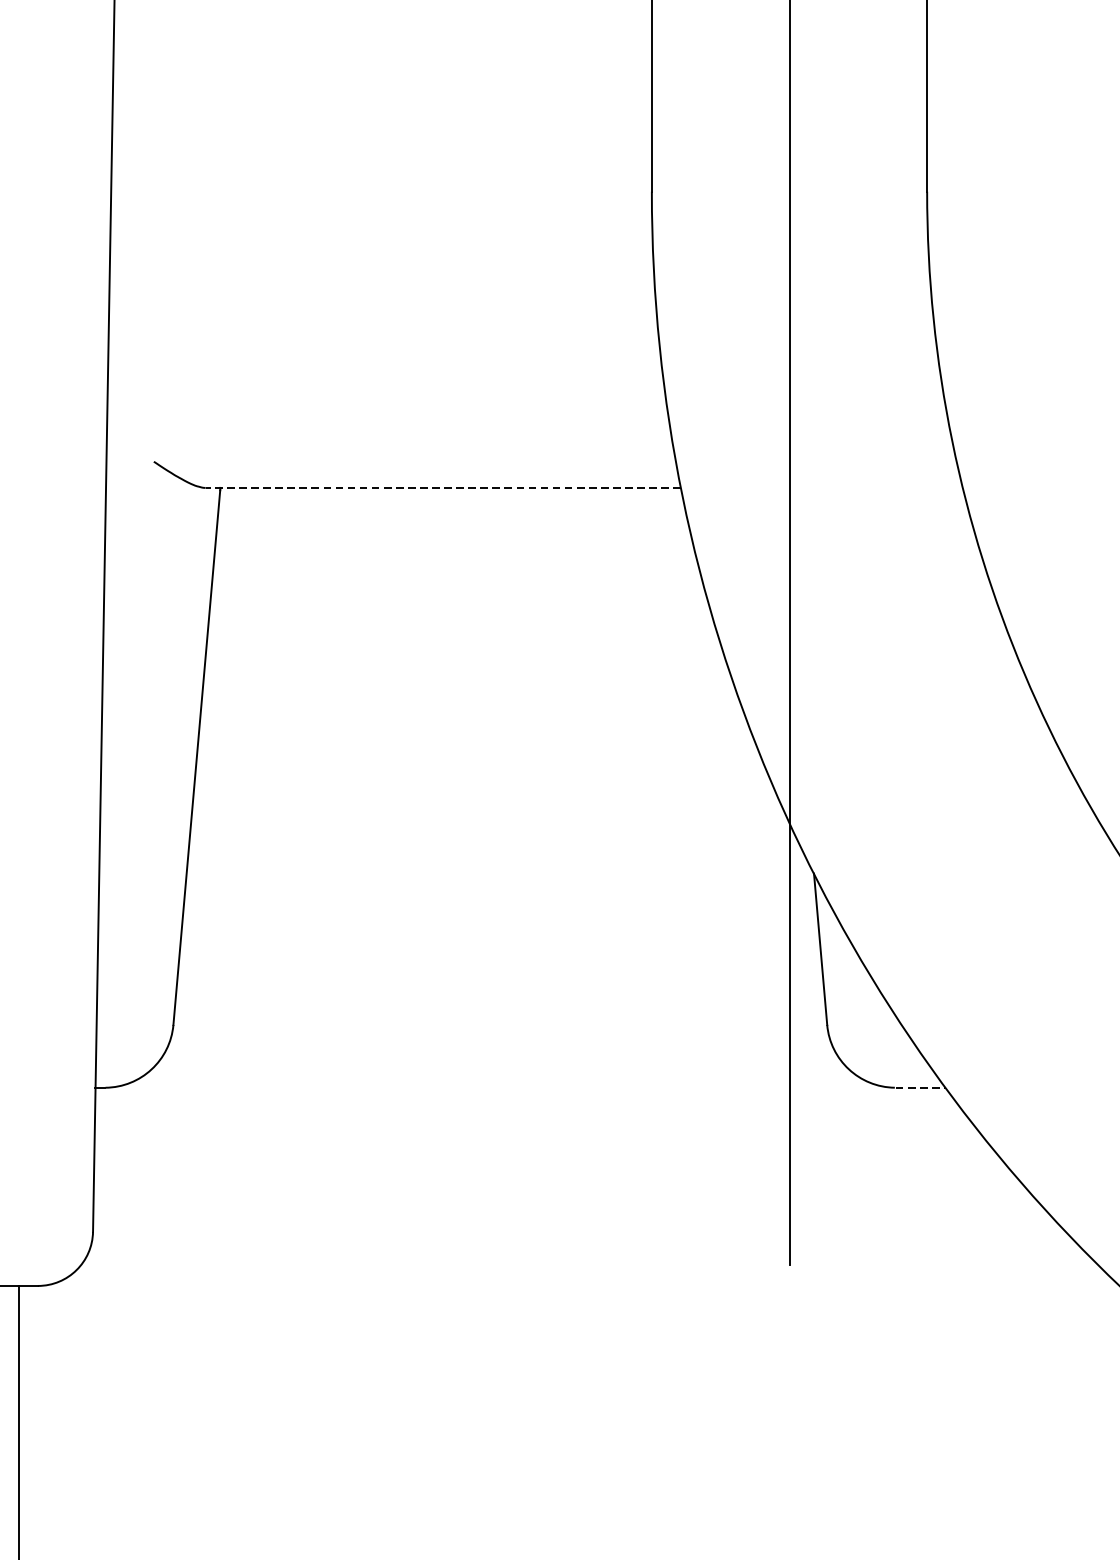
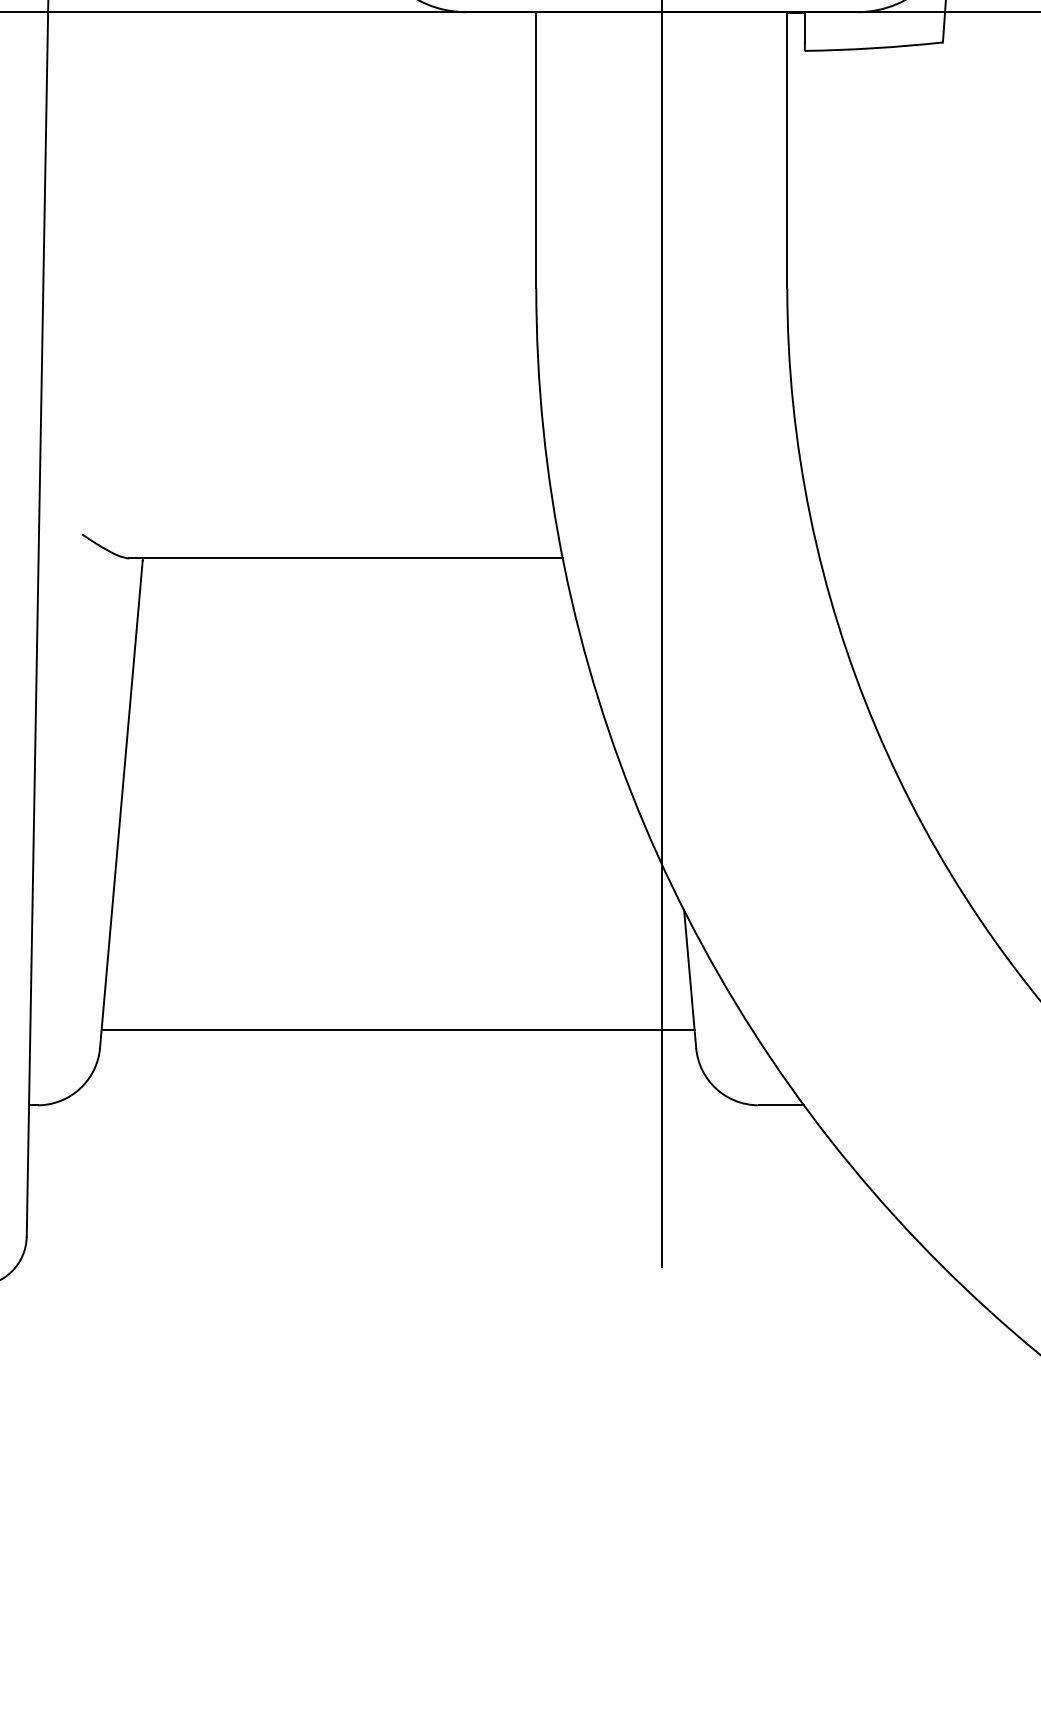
line: (443, 488) -> (346, 558), dashed -> solid
line: (499, 1005) -> (397, 1030), added
line: (920, 1087) -> (781, 1105), dashed -> solid

